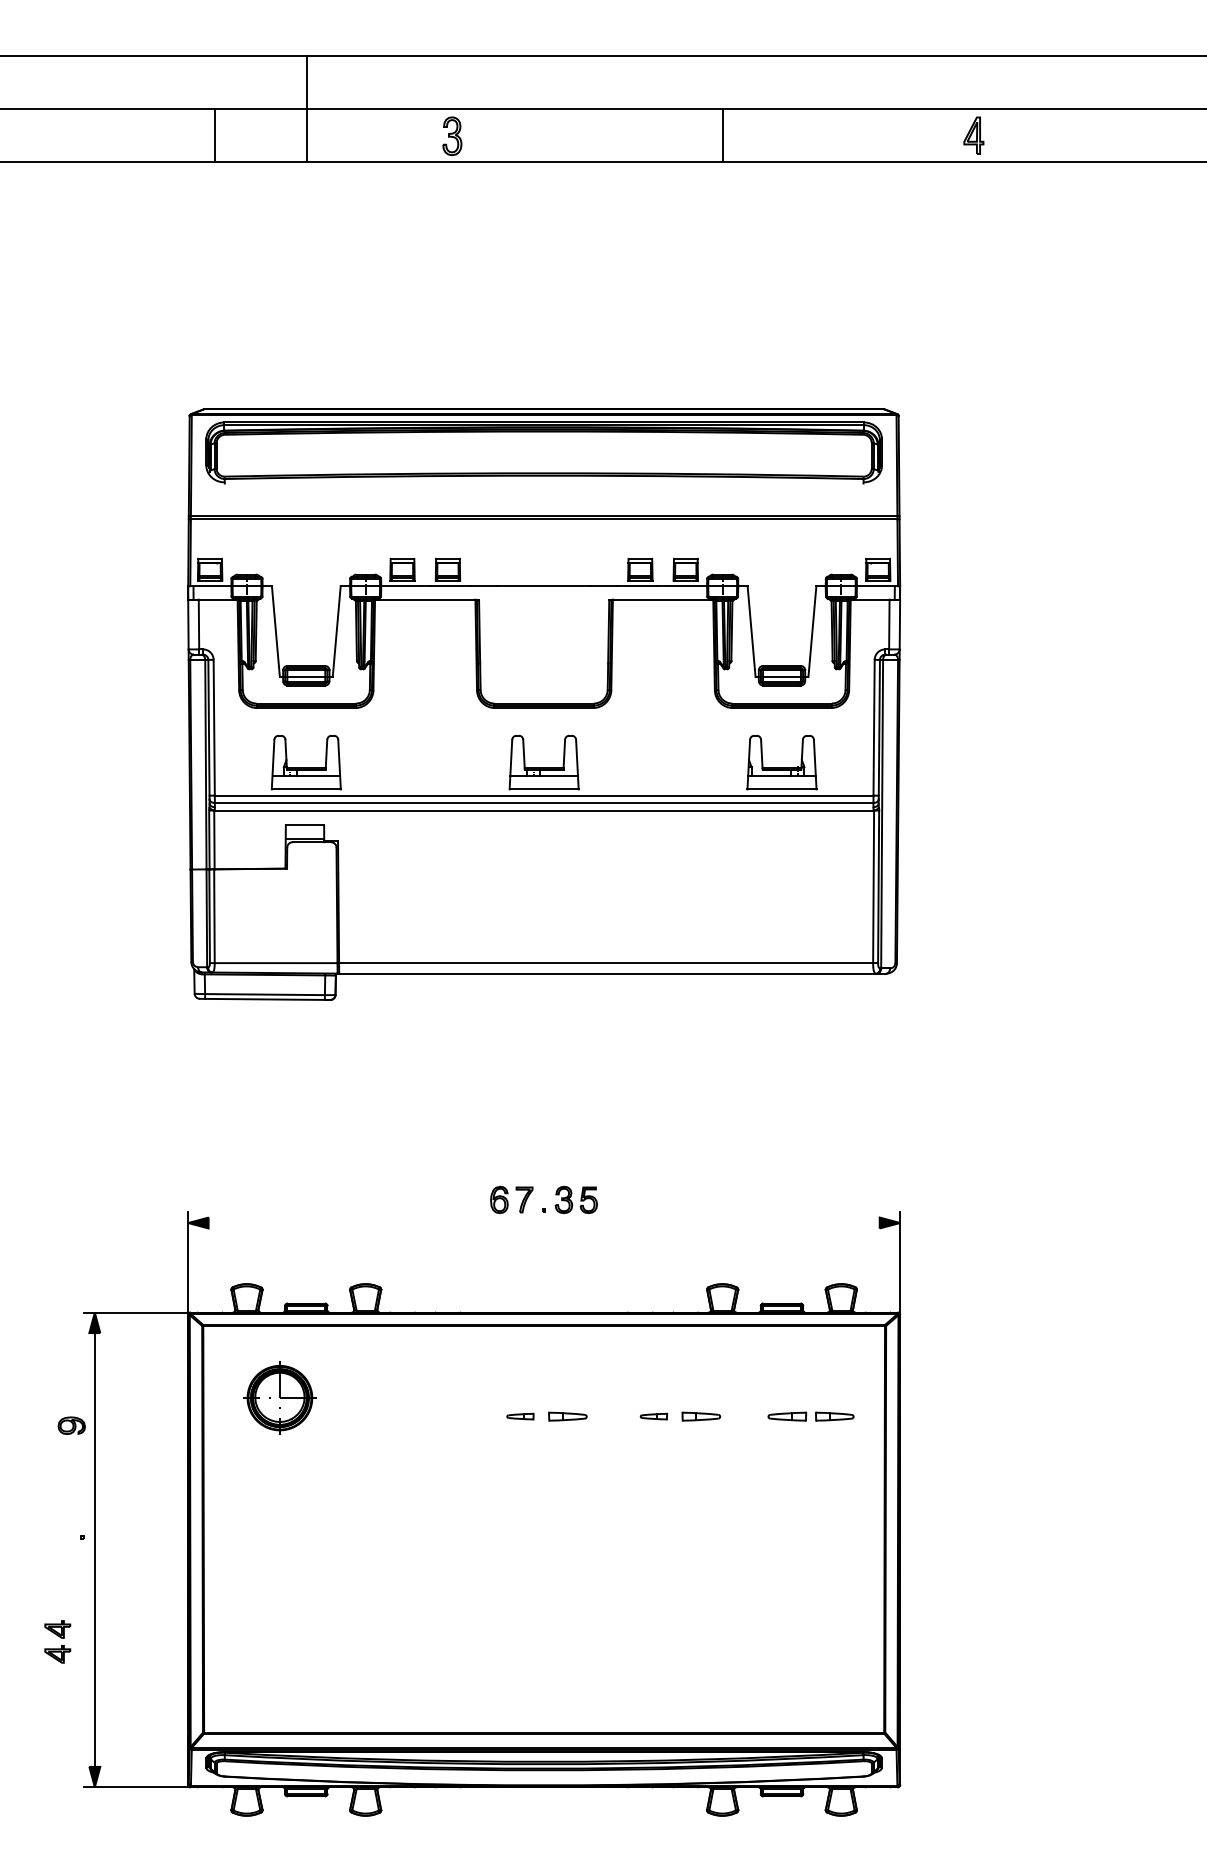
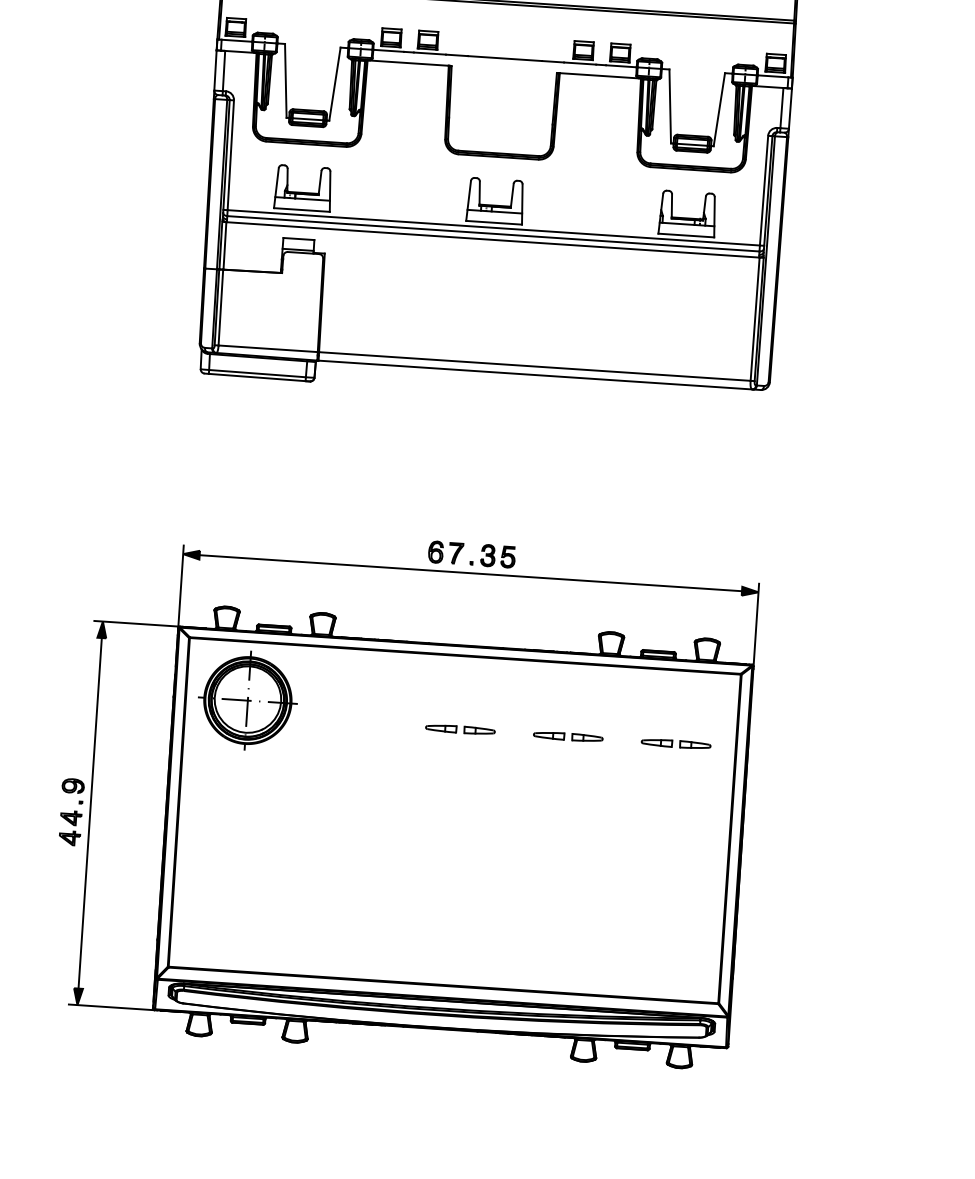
line: (543, 1223) -> (470, 573), added
part: (279, 1397) -> (247, 700), size x1.67
part: (520, 1416) -> (441, 728), size x1.43
part: (653, 1416) -> (548, 735), size x1.43
part: (71, 1425) -> (73, 785), moved
part: (57, 1641) -> (70, 827), moved

